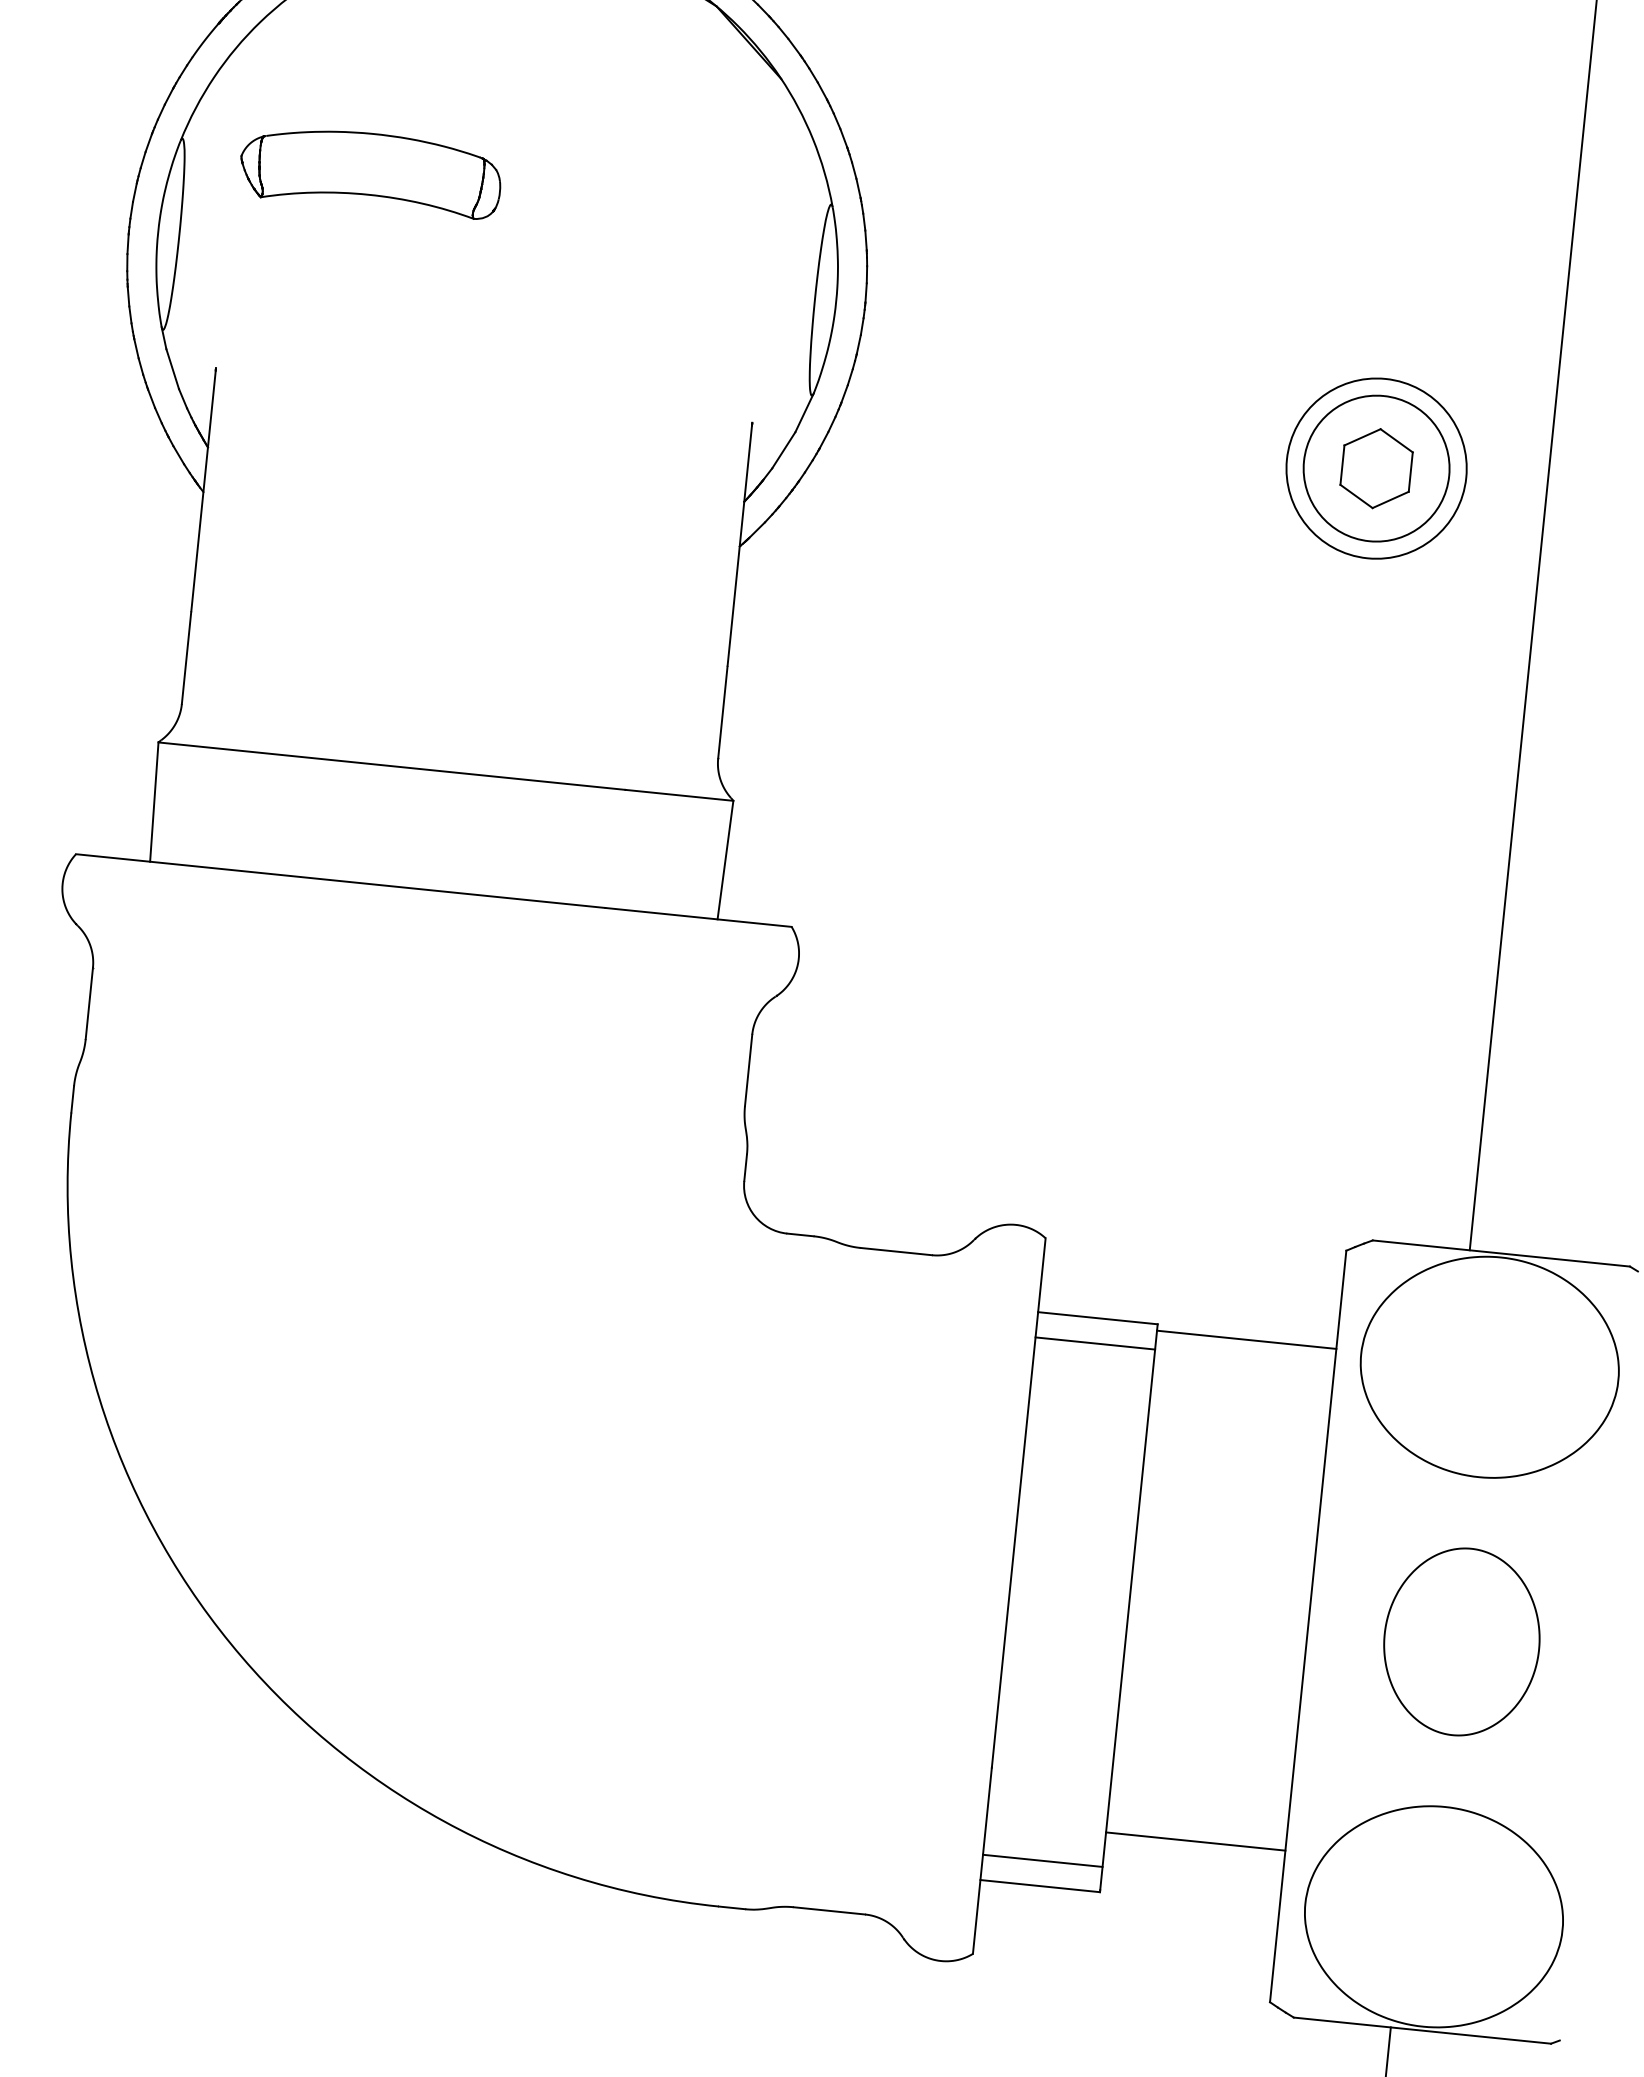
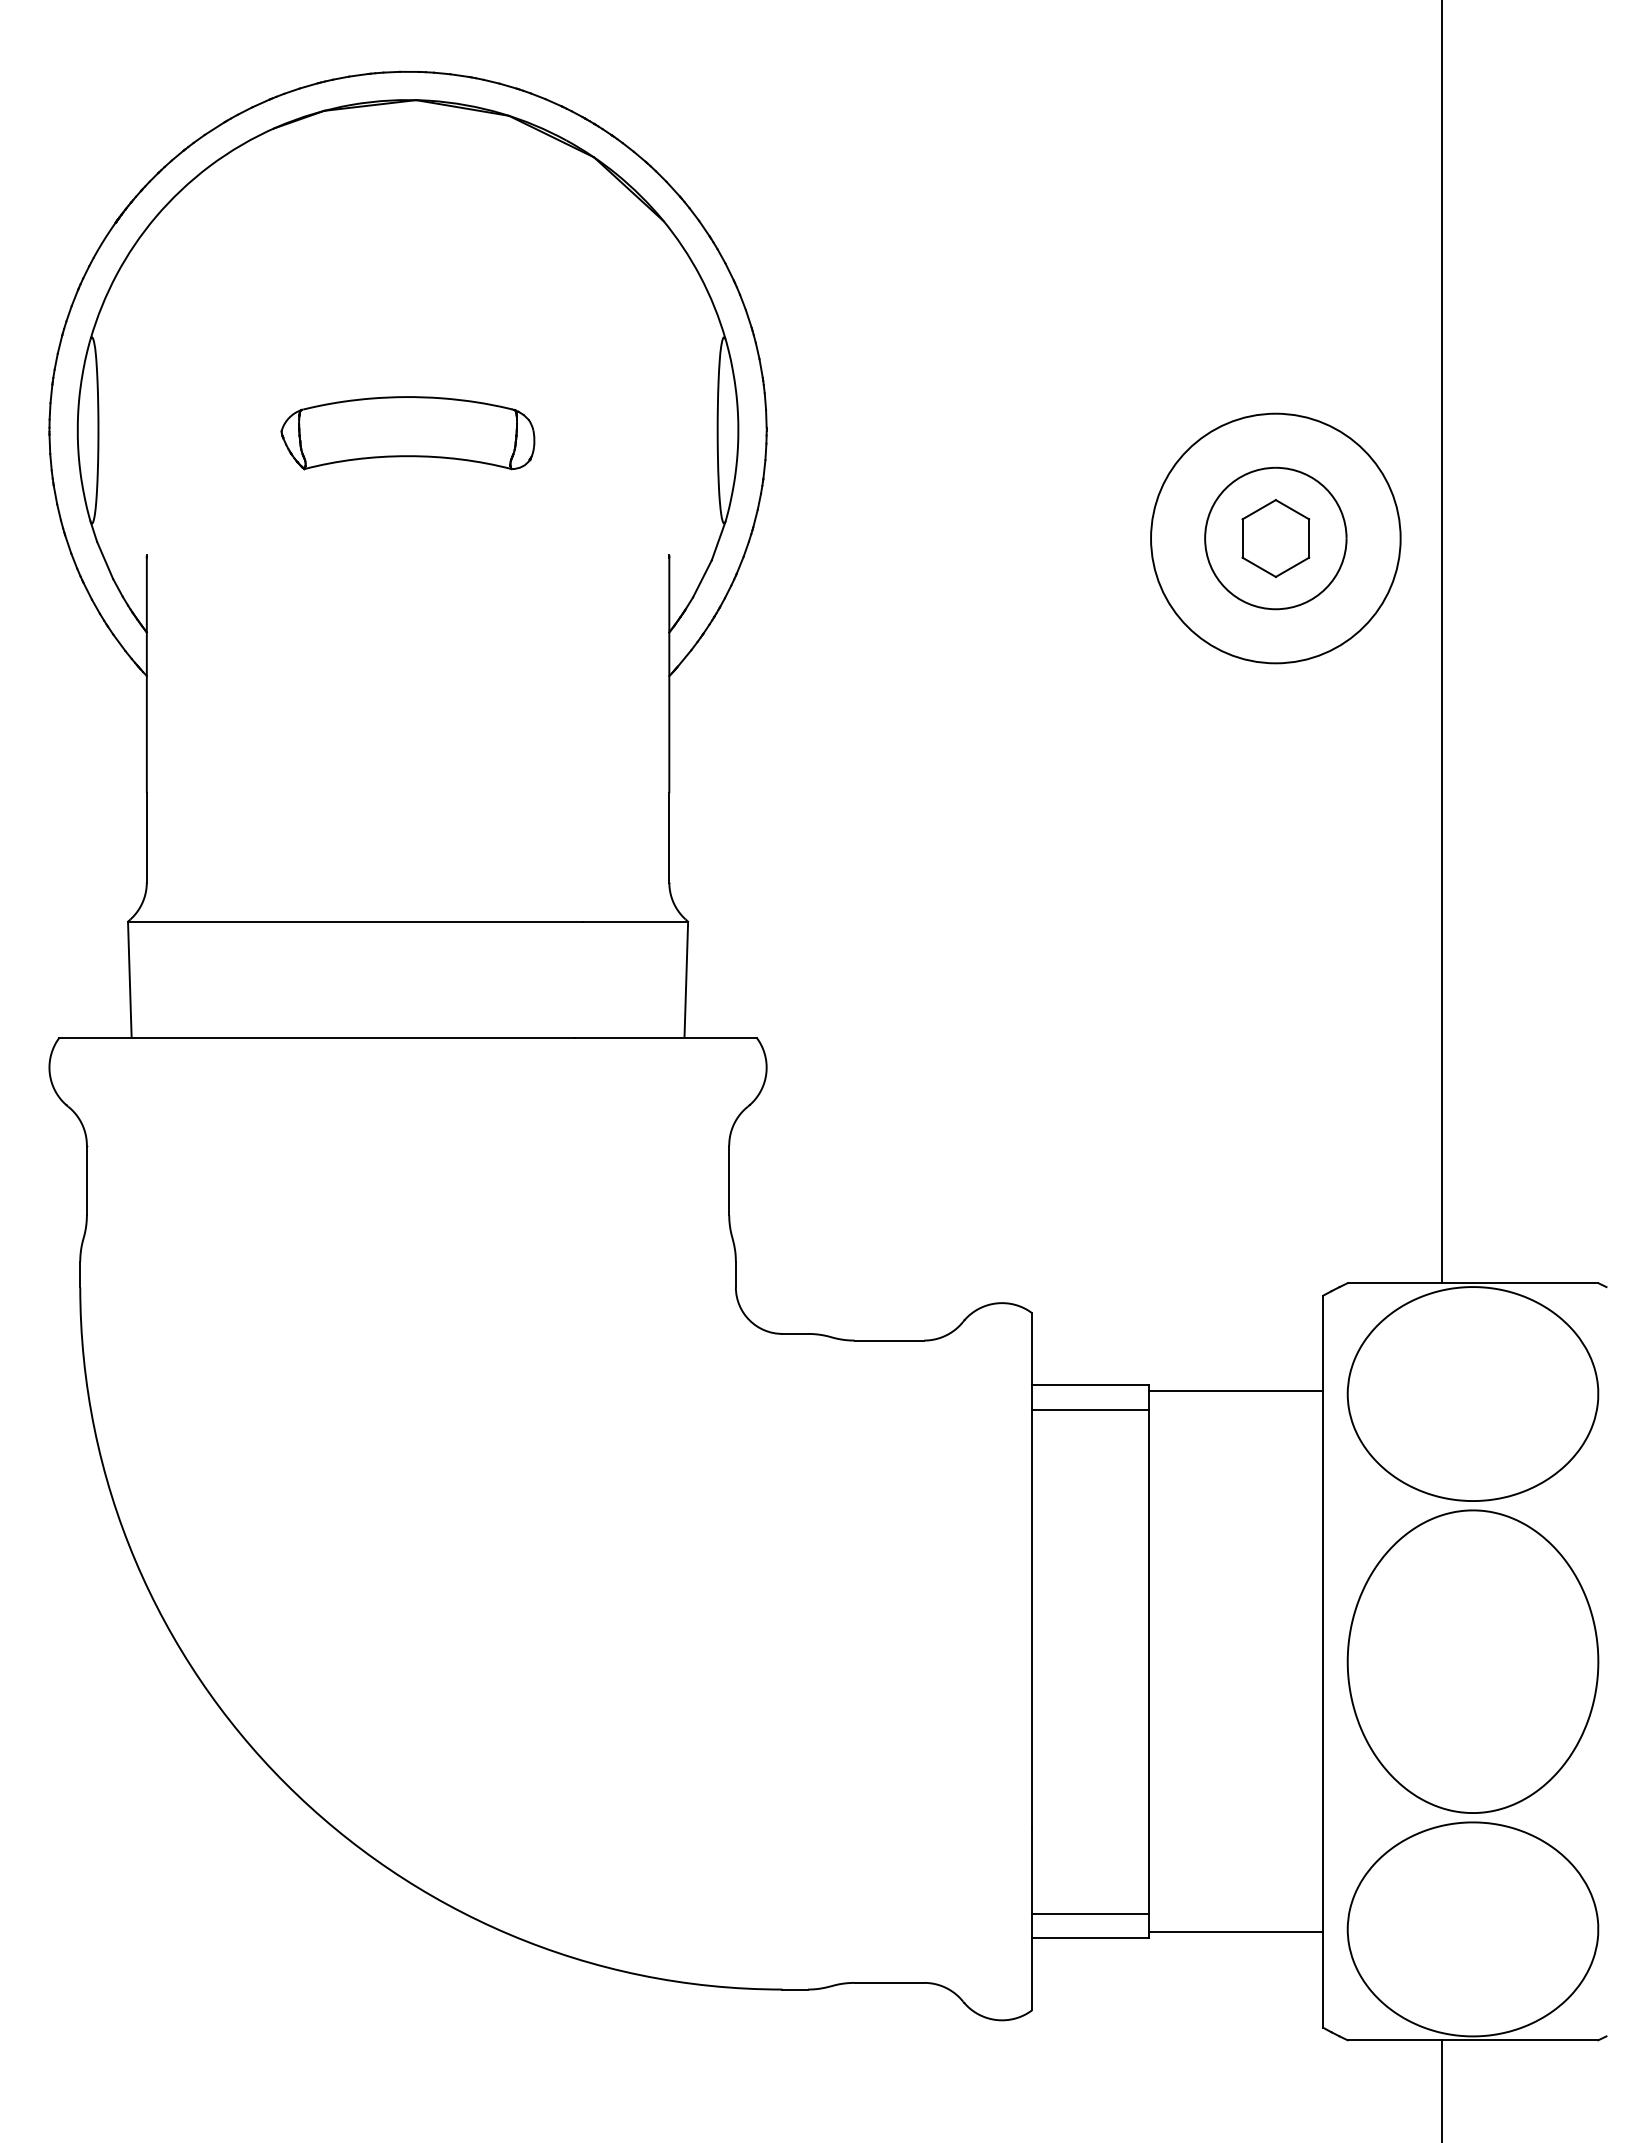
part: (370, 171) -> (407, 433), moved
circle: (1376, 468) -> (1275, 538), size x1.43
part: (1461, 1641) -> (1472, 1661), size x1.67
line: (1195, 1841) -> (1235, 1932), moved

